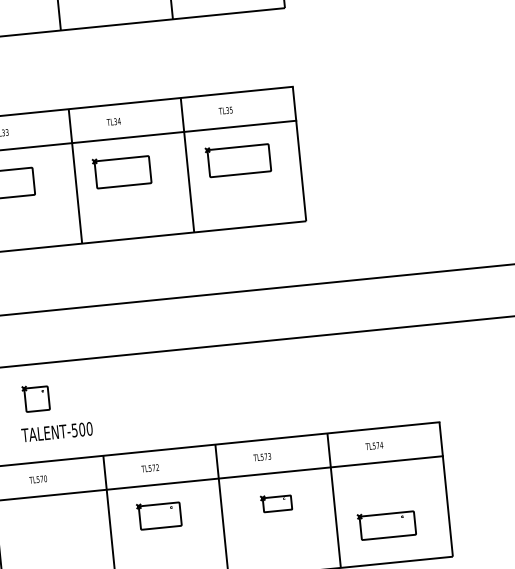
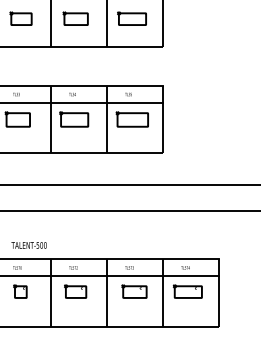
part: (36, 398) -> (20, 291), moved
part: (276, 503) -> (134, 291), size x1.67
part: (386, 524) -> (187, 291), moved

